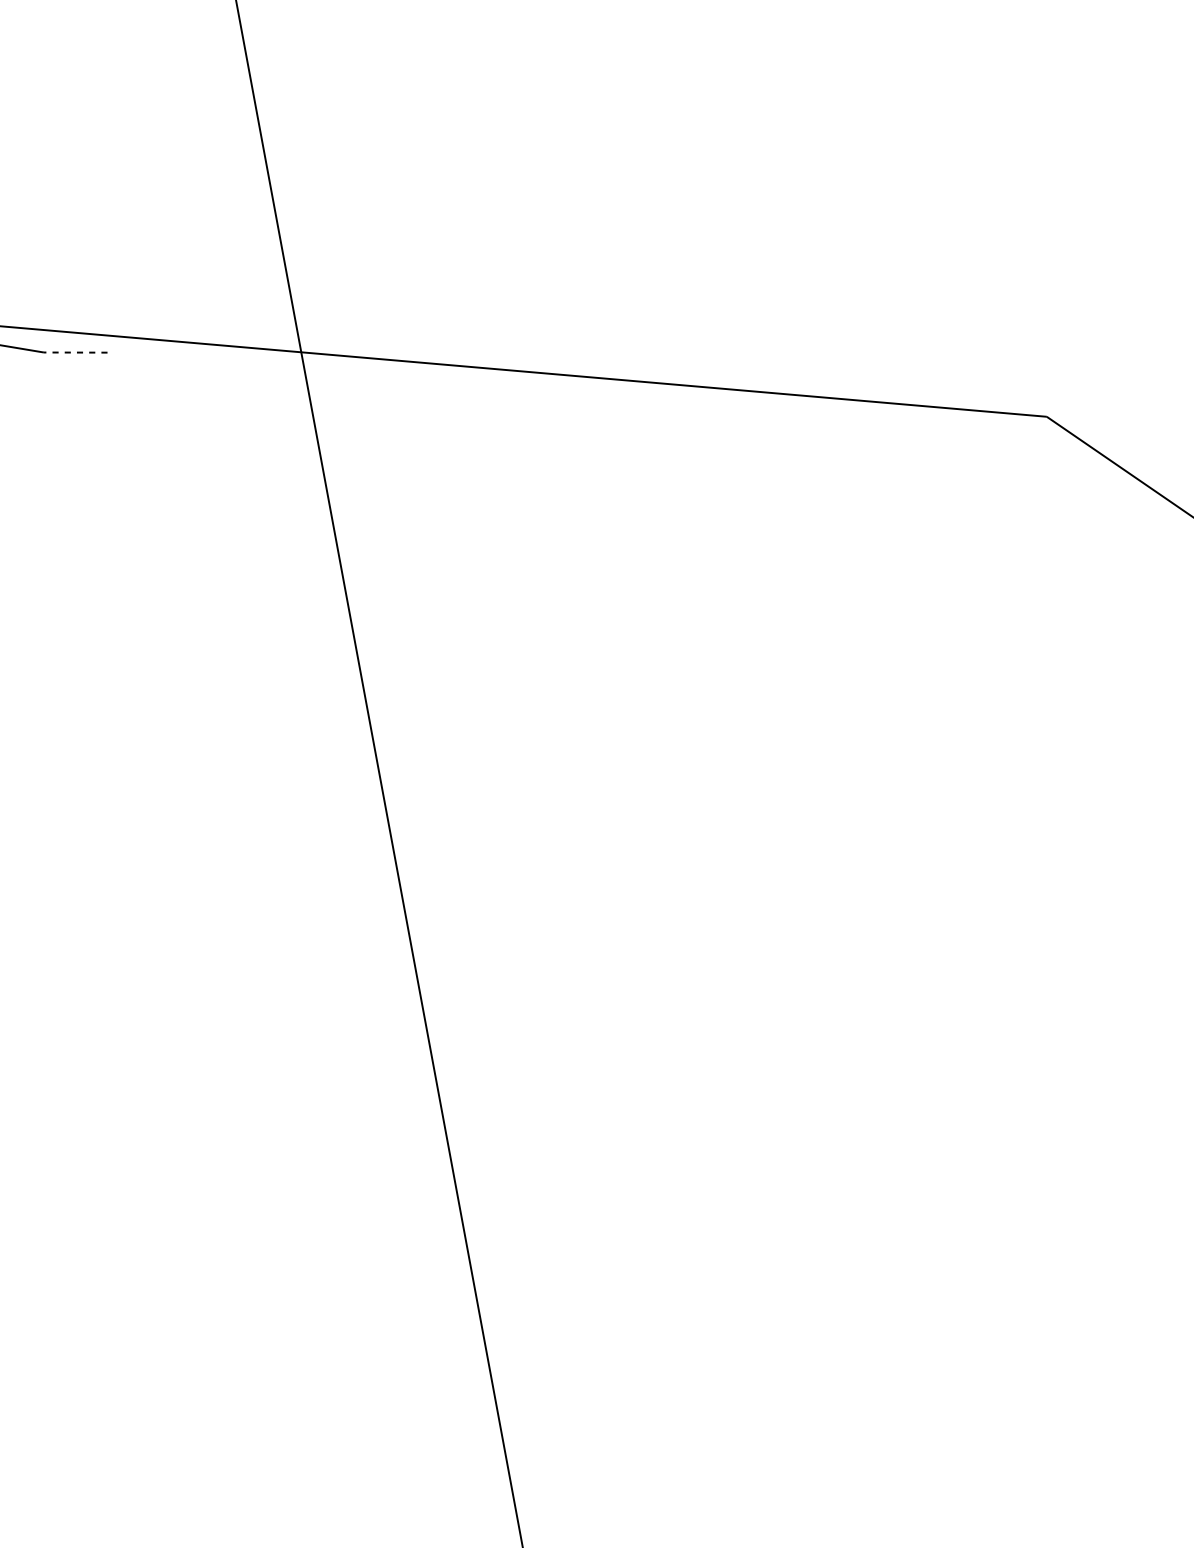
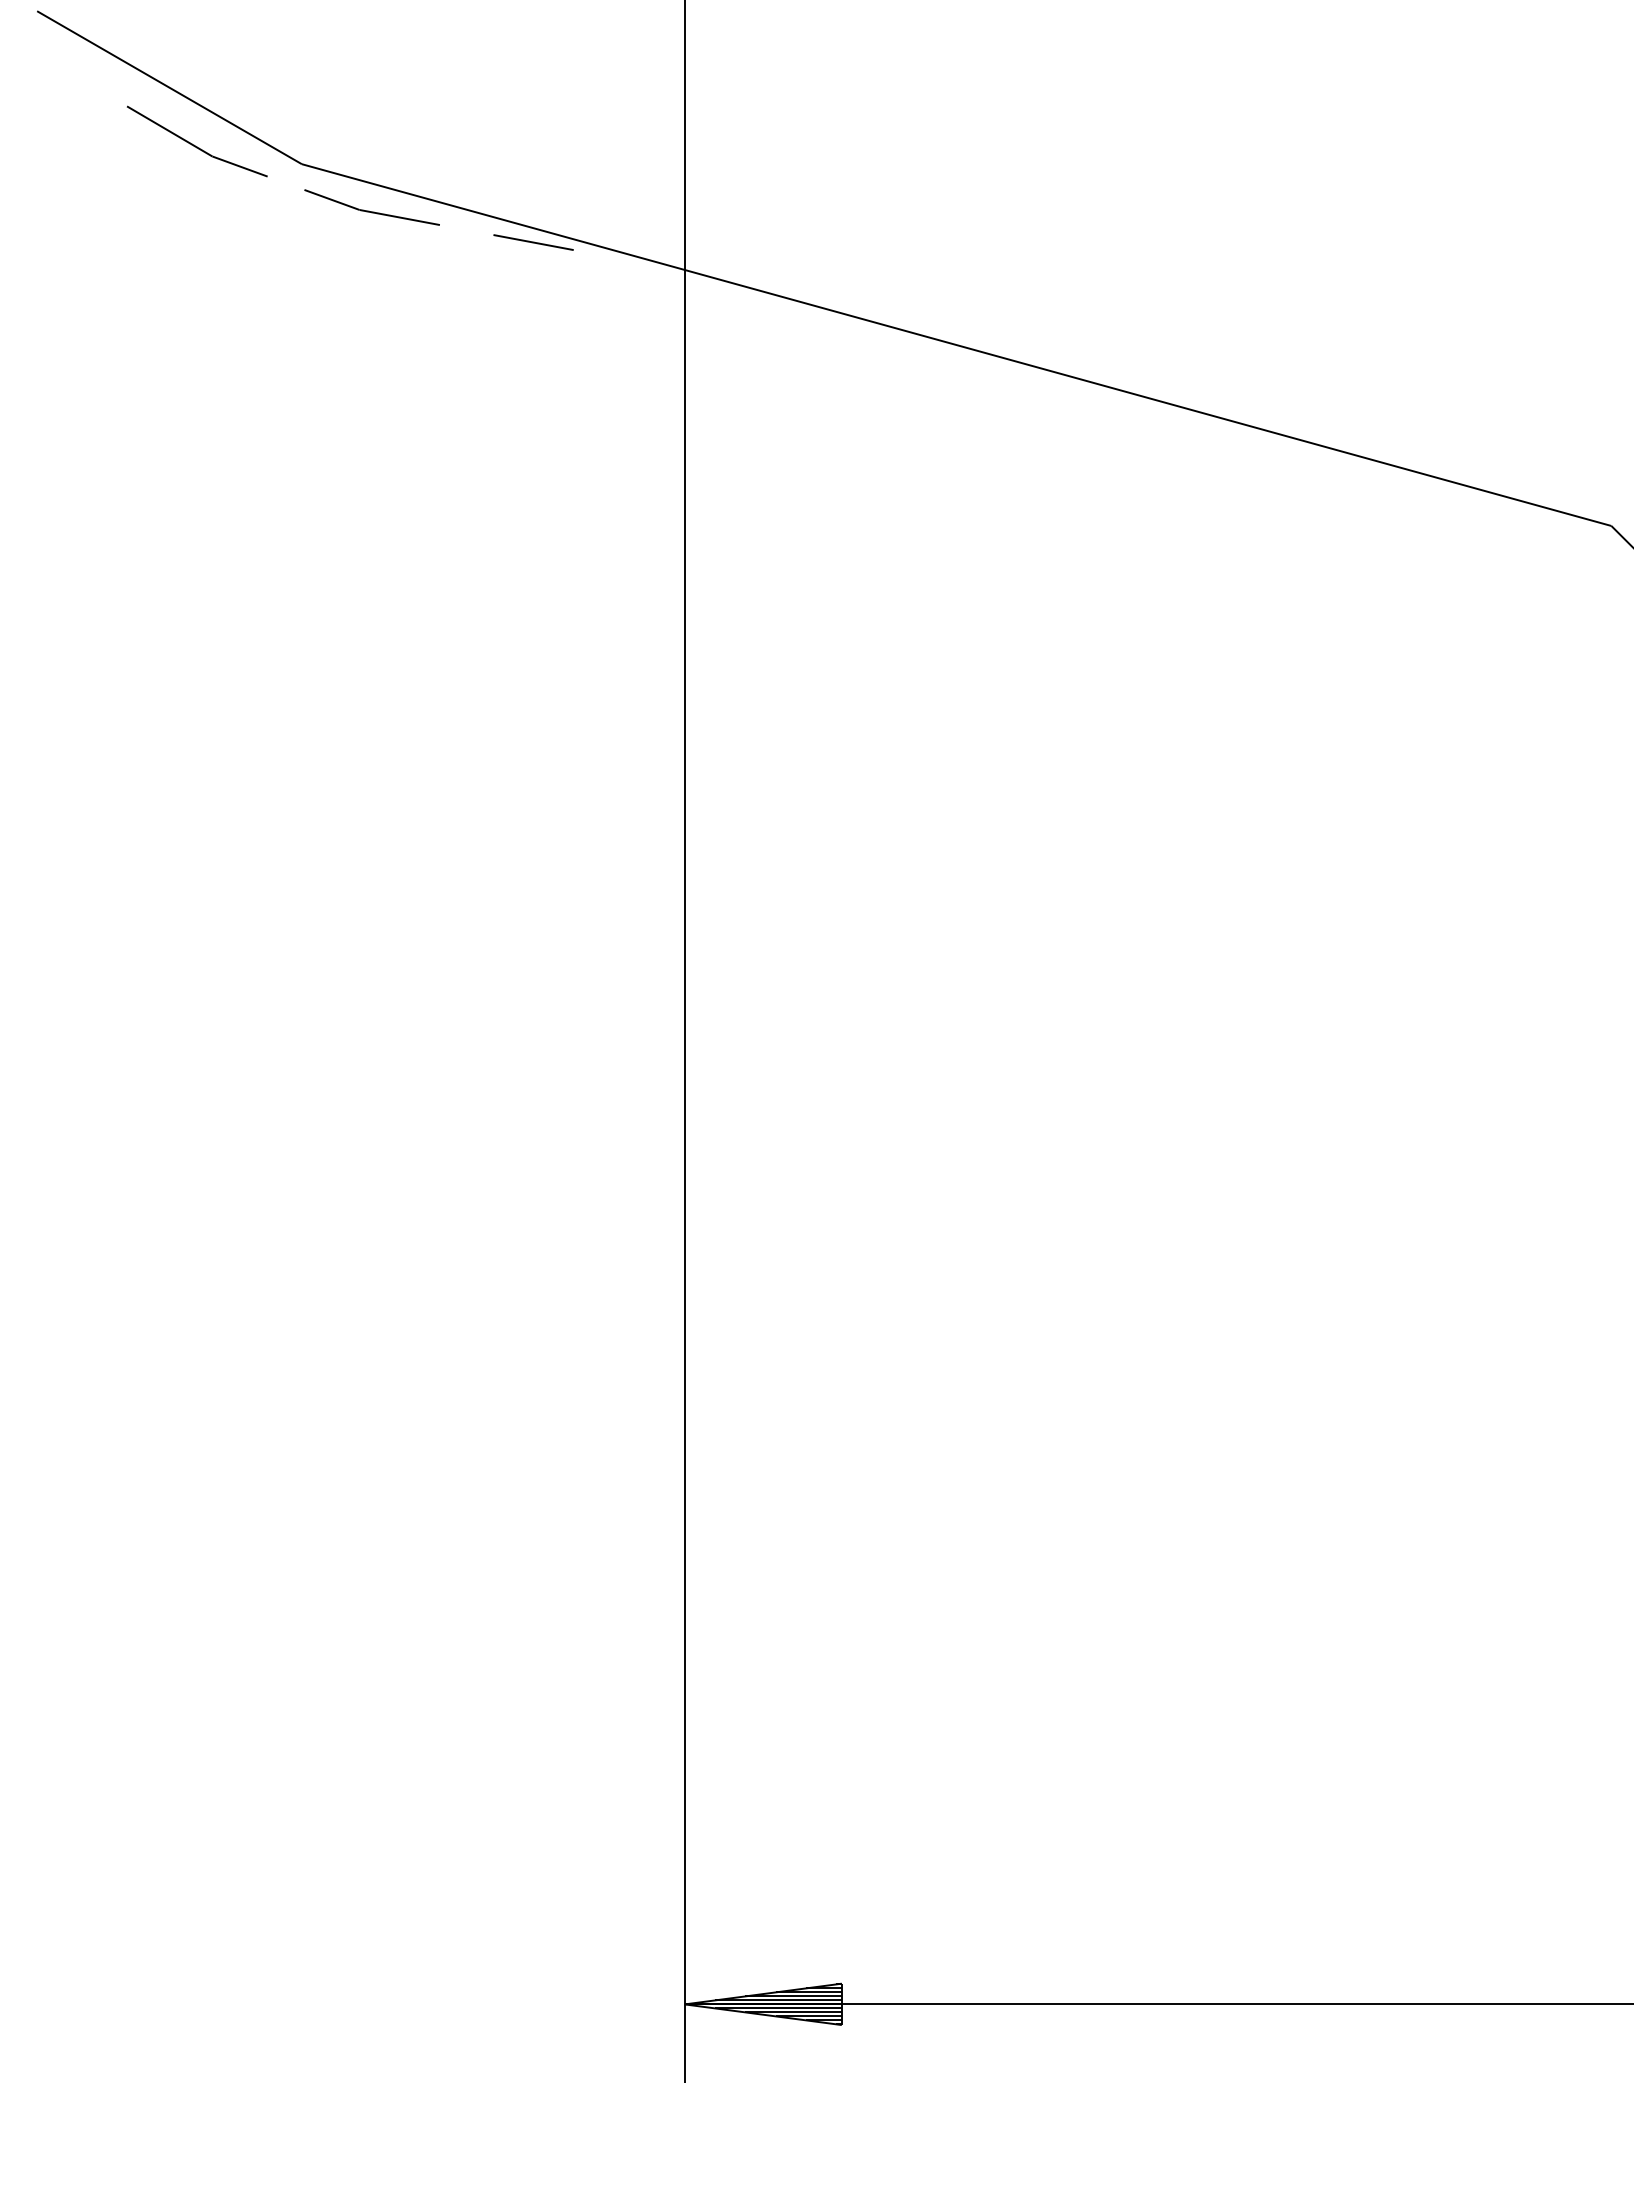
line: (75, 352) -> (399, 217), dashed -> solid
line: (181, 352) -> (533, 242), added

